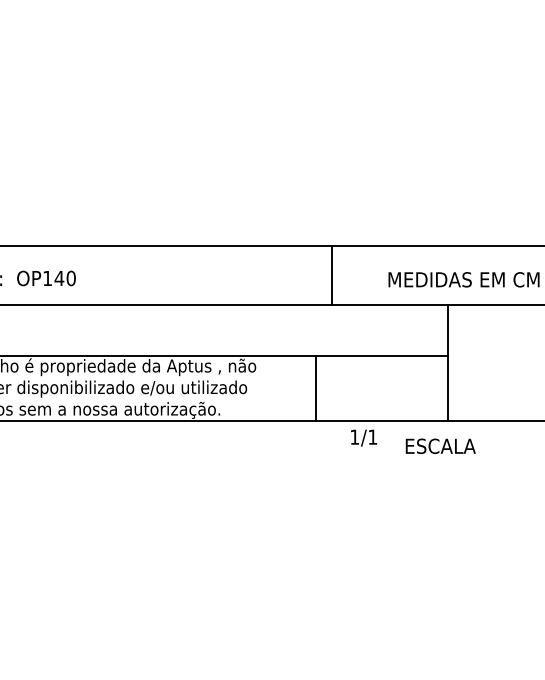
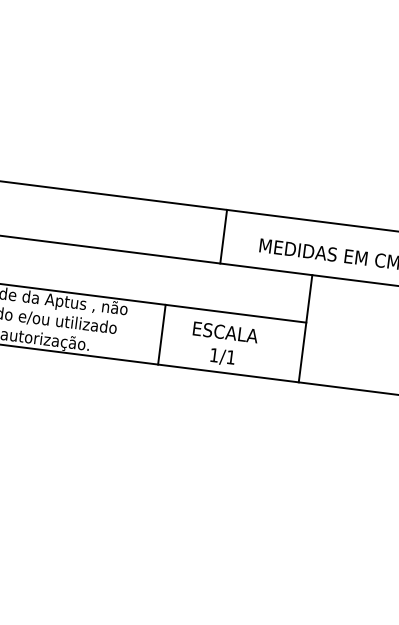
line: (331, 275) -> (223, 236), moved
line: (316, 387) -> (162, 334), moved
text: (364, 437) -> (223, 356), moved
text: (440, 445) -> (225, 331), moved

